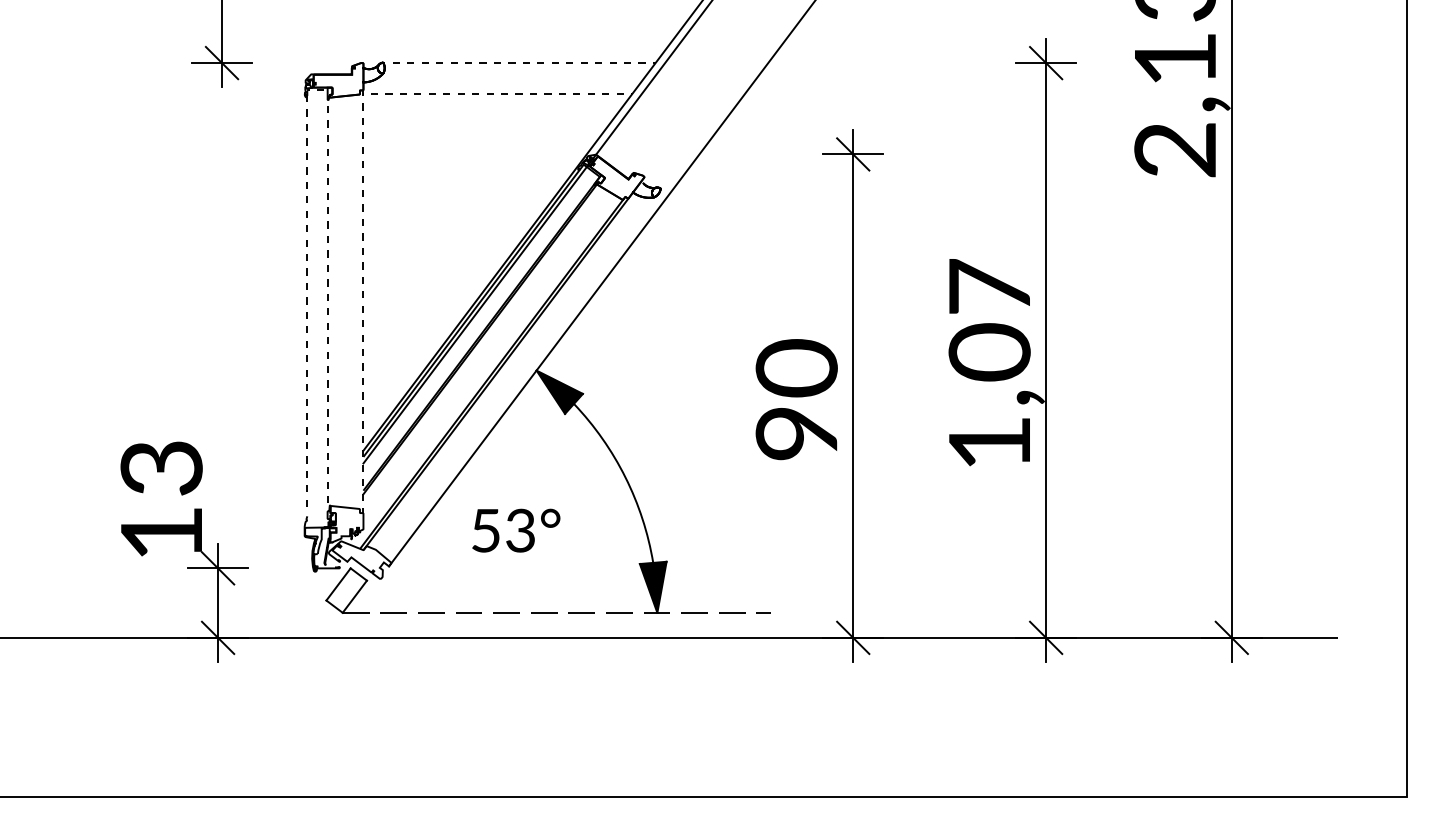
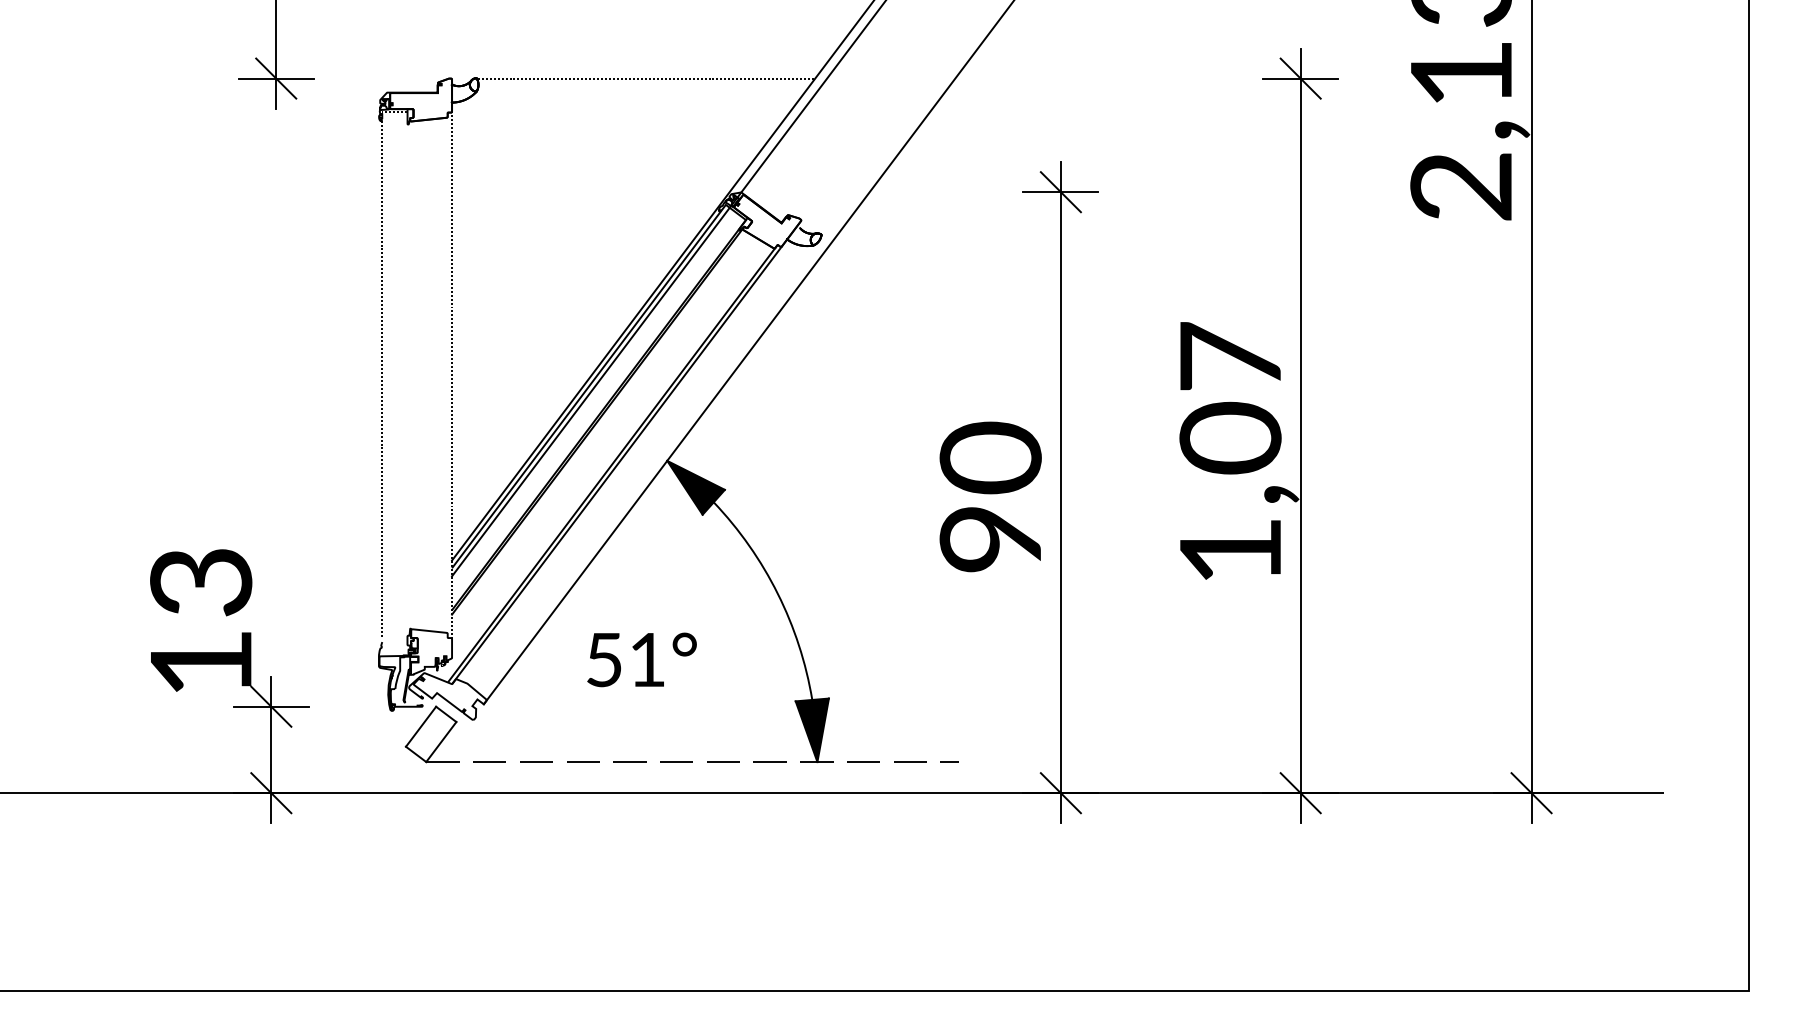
line: (497, 94) -> (618, 117), removed
line: (327, 305) -> (407, 380), removed
text: (520, 530) -> (647, 659), 53° -> 51°

